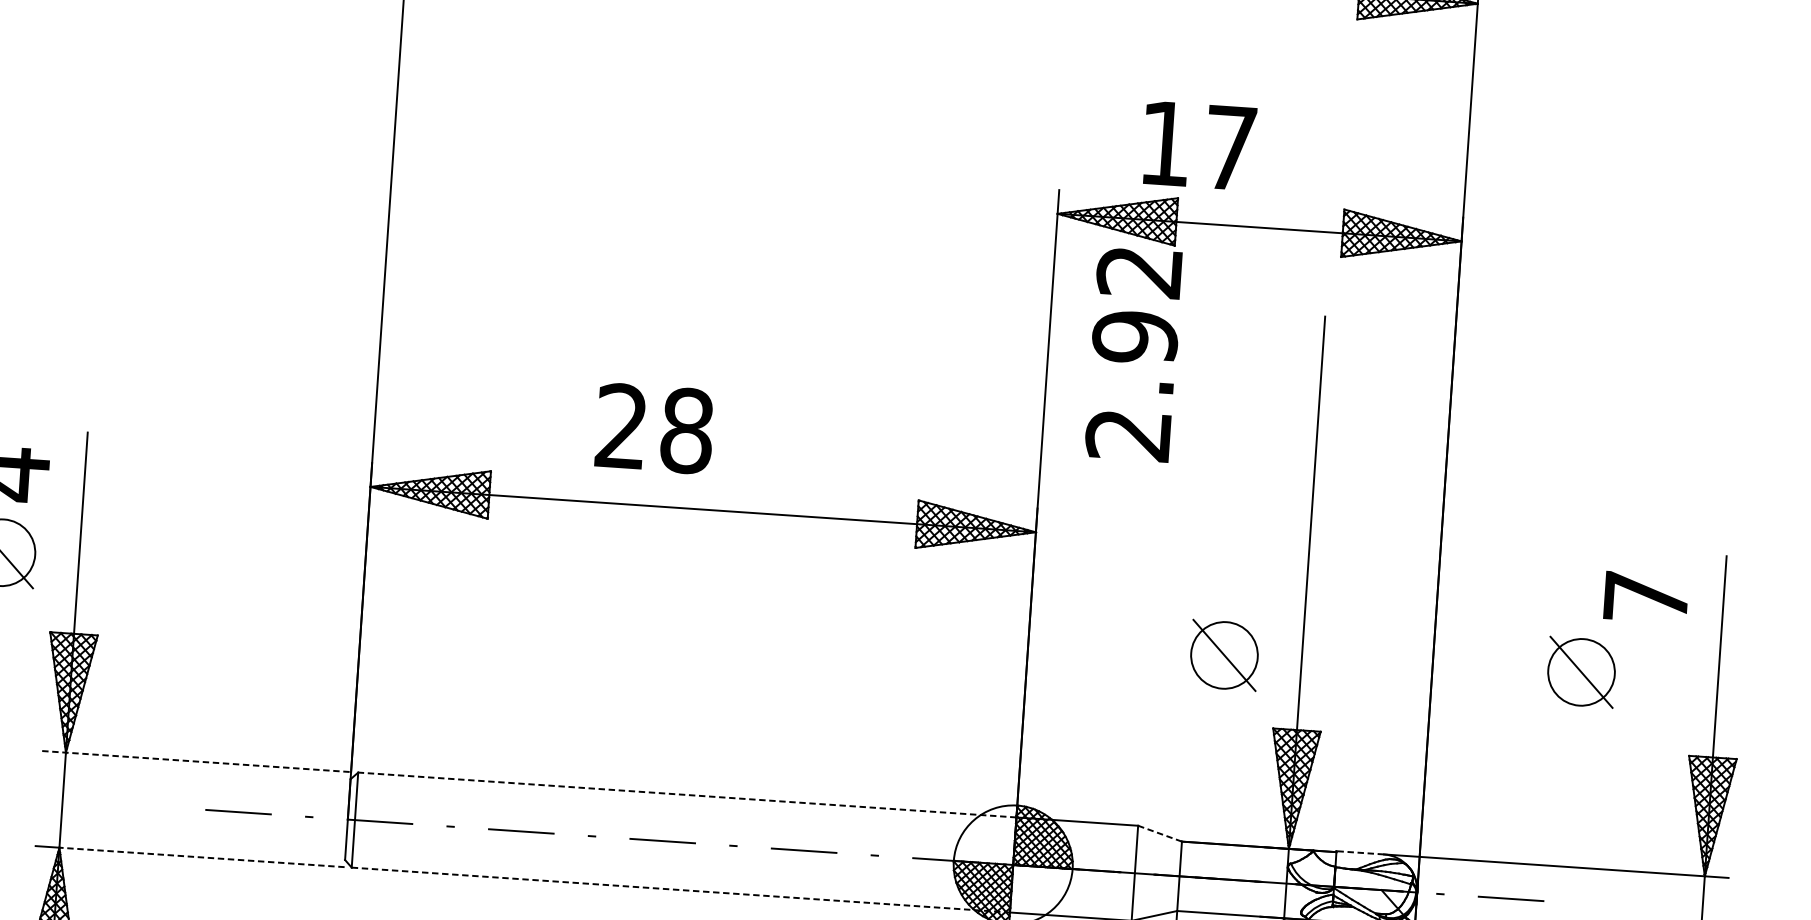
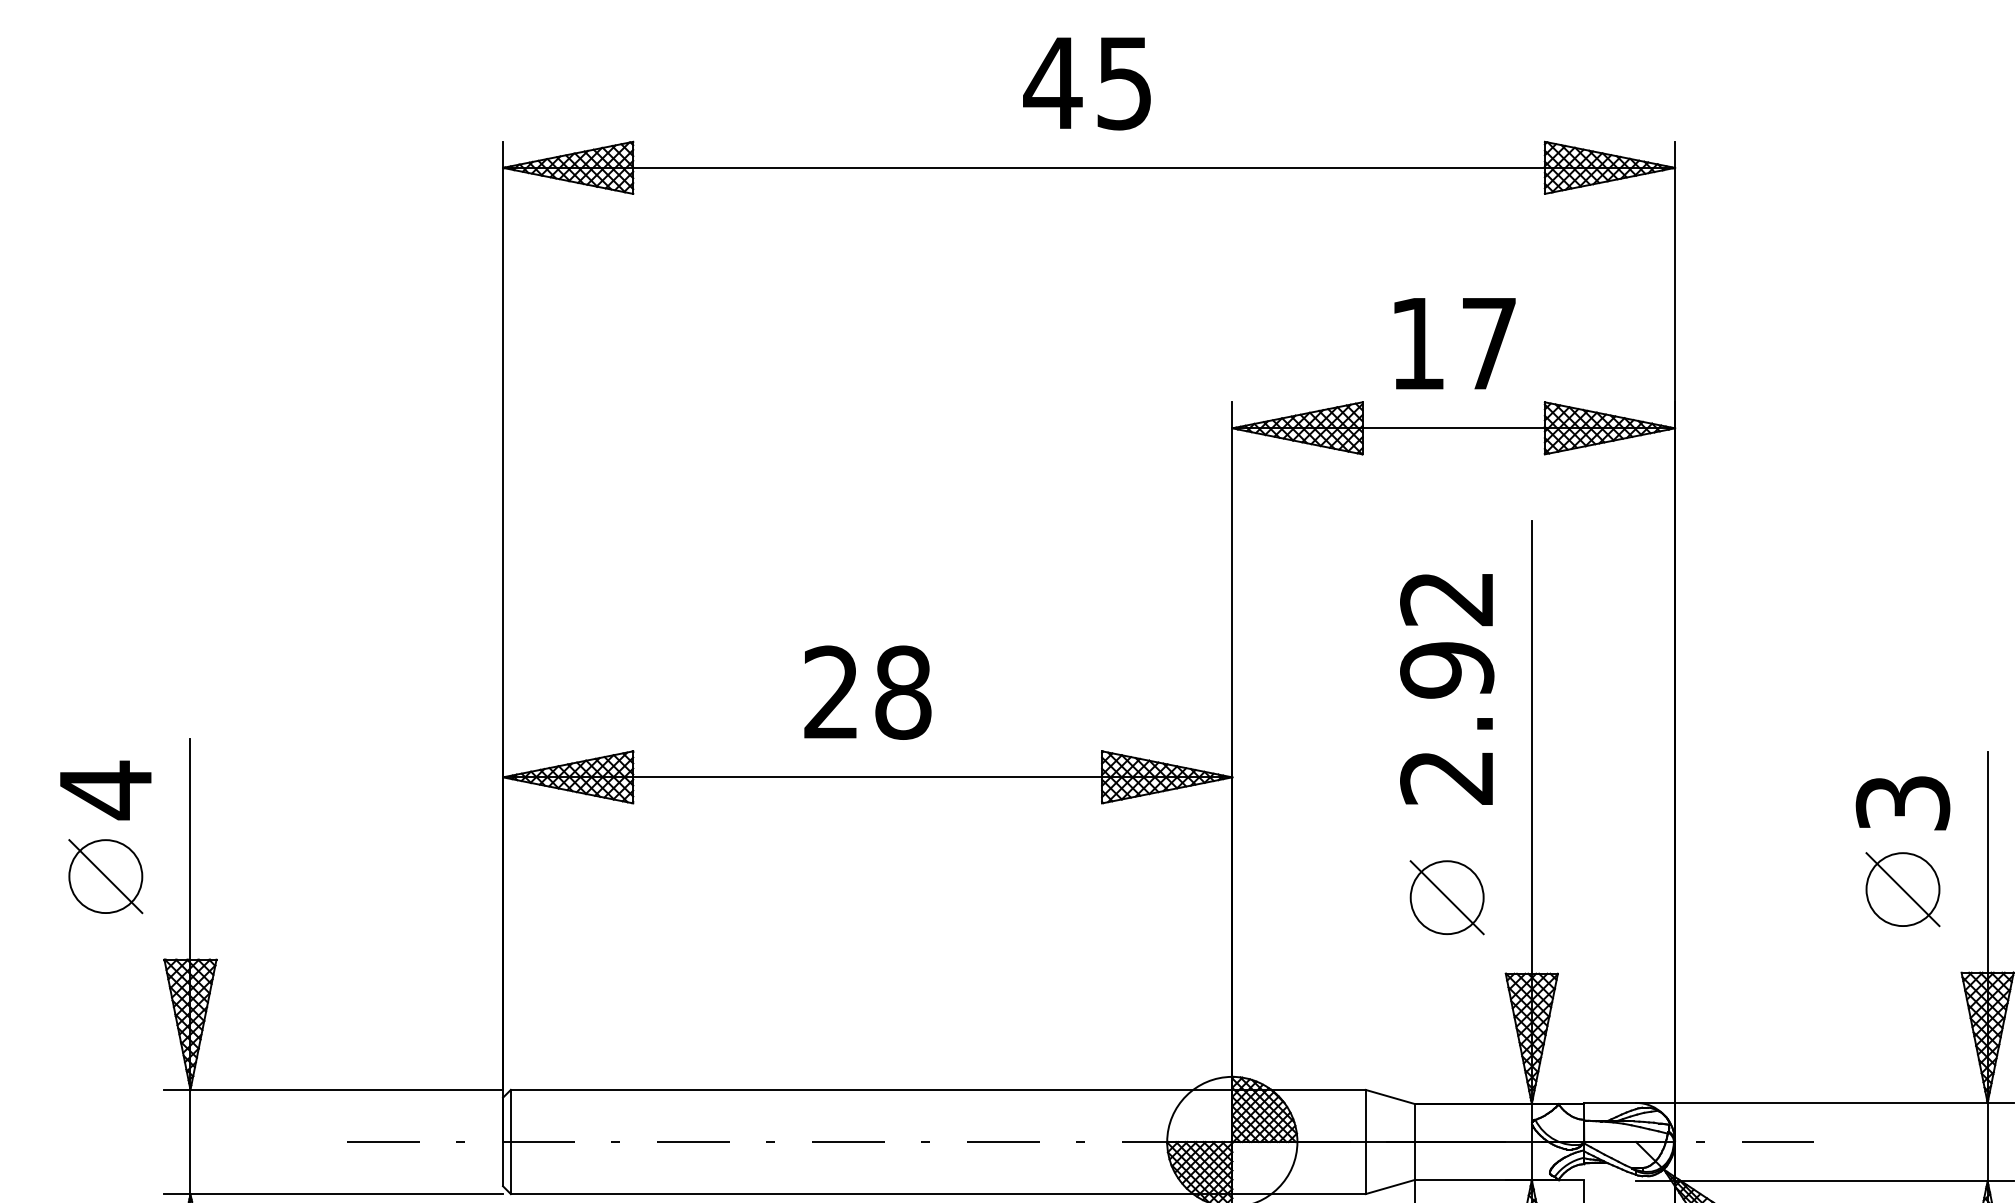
text: (1199, 145) -> (1454, 343), moved
text: (1134, 354) -> (1447, 689), moved
text: (654, 428) -> (867, 692), moved
text: (1645, 597) -> (1902, 803), 7 -> 3
part: (1581, 672) -> (1902, 889), moved
line: (197, 761) -> (334, 1089), dashed -> solid
line: (687, 794) -> (871, 1089), dashed -> solid
line: (1159, 833) -> (1389, 1096), dashed -> solid
line: (1359, 852) -> (1609, 1102), dashed -> solid
line: (201, 857) -> (346, 1194), dashed -> solid
line: (680, 890) -> (871, 1194), dashed -> solid

